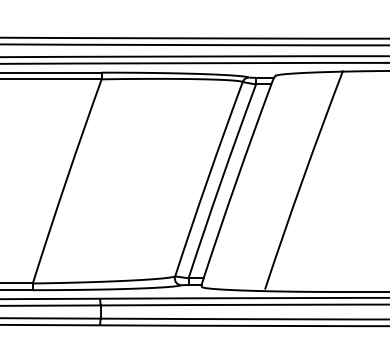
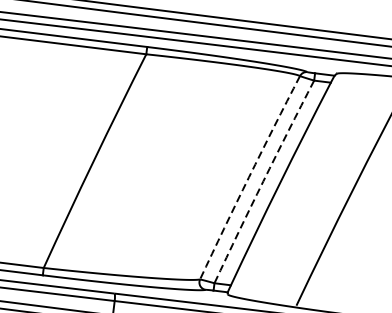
arc: (208, 178) -> (249, 176), solid -> dashed
arc: (221, 181) -> (263, 181), solid -> dashed

